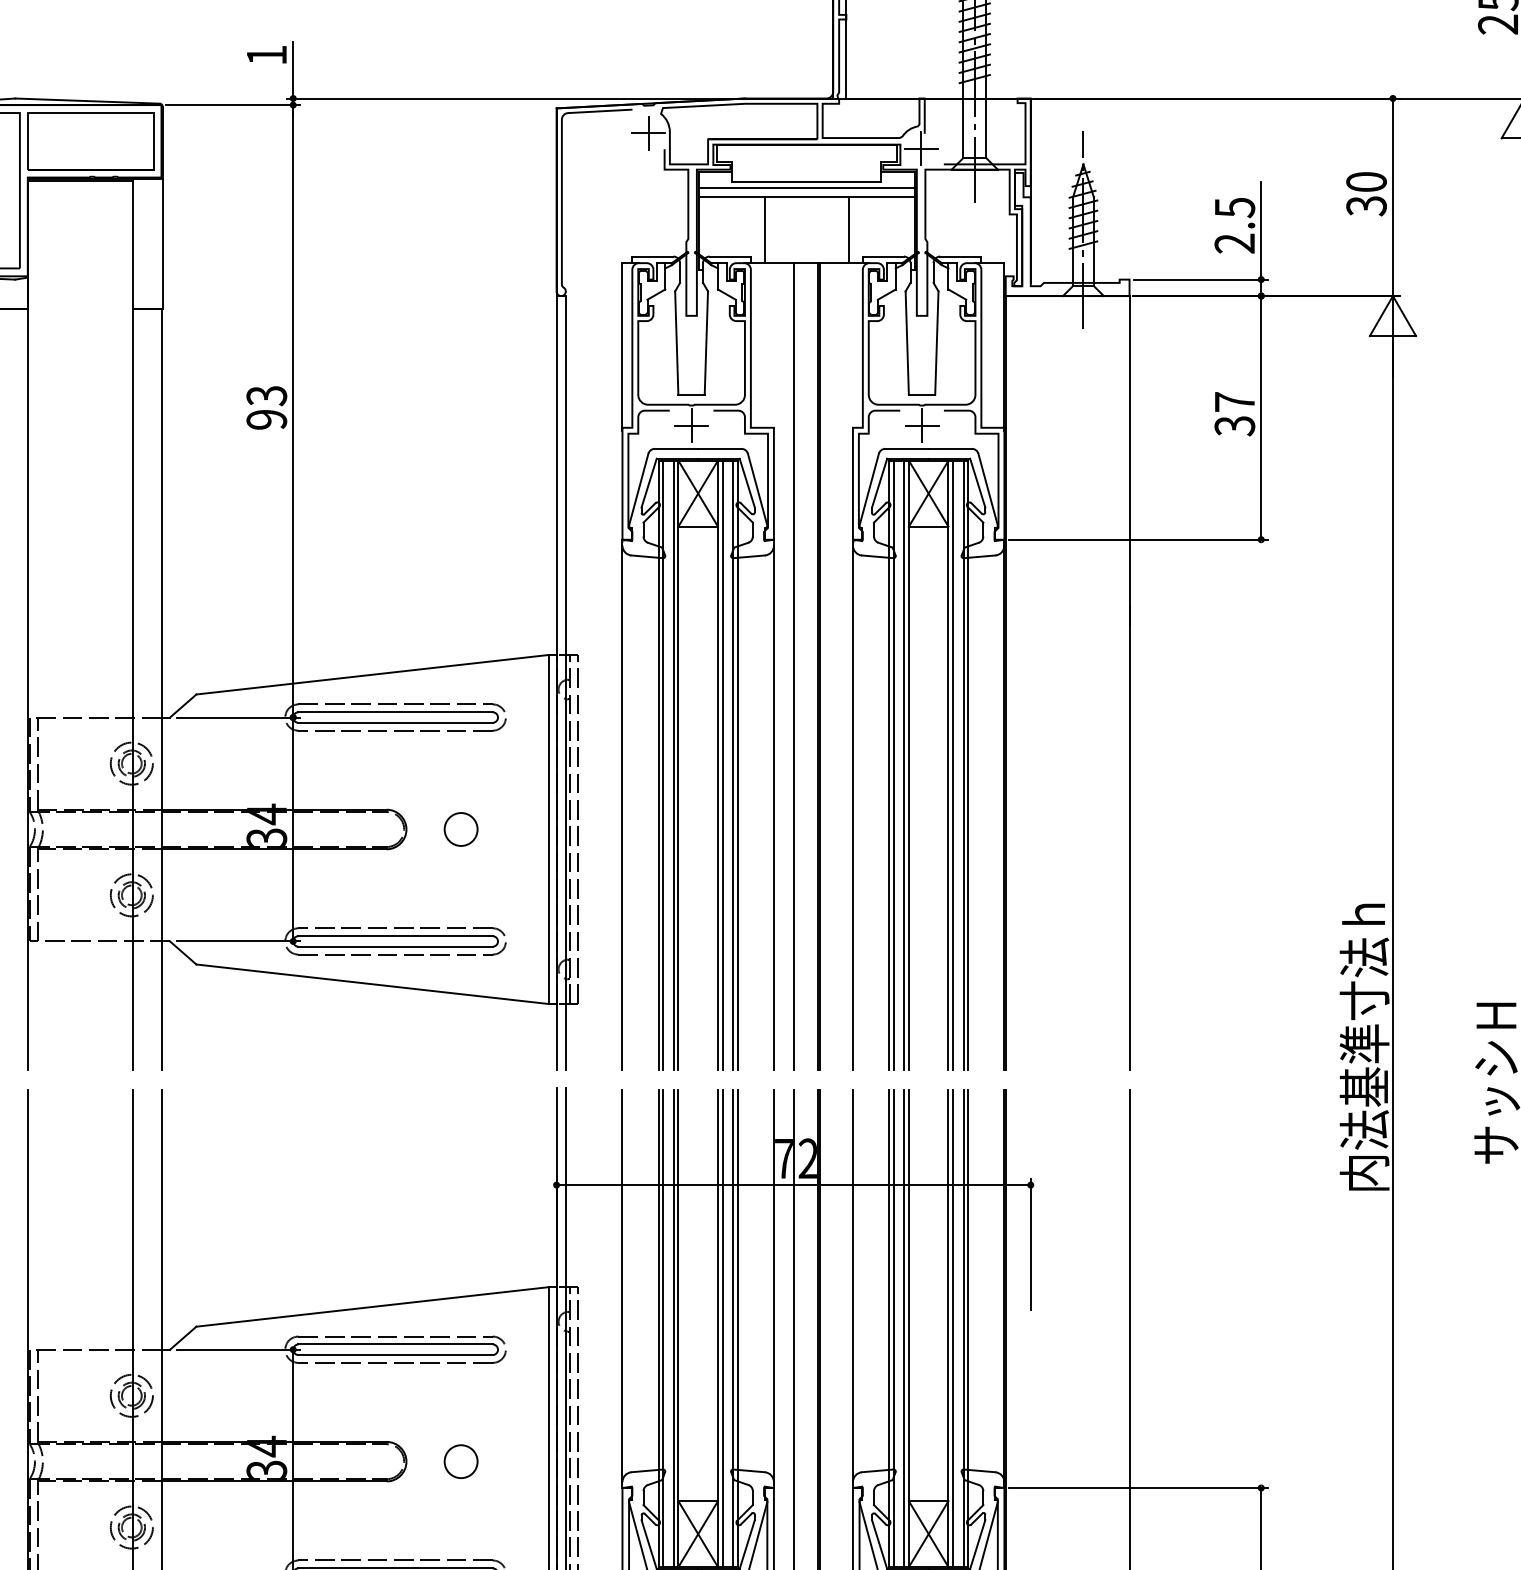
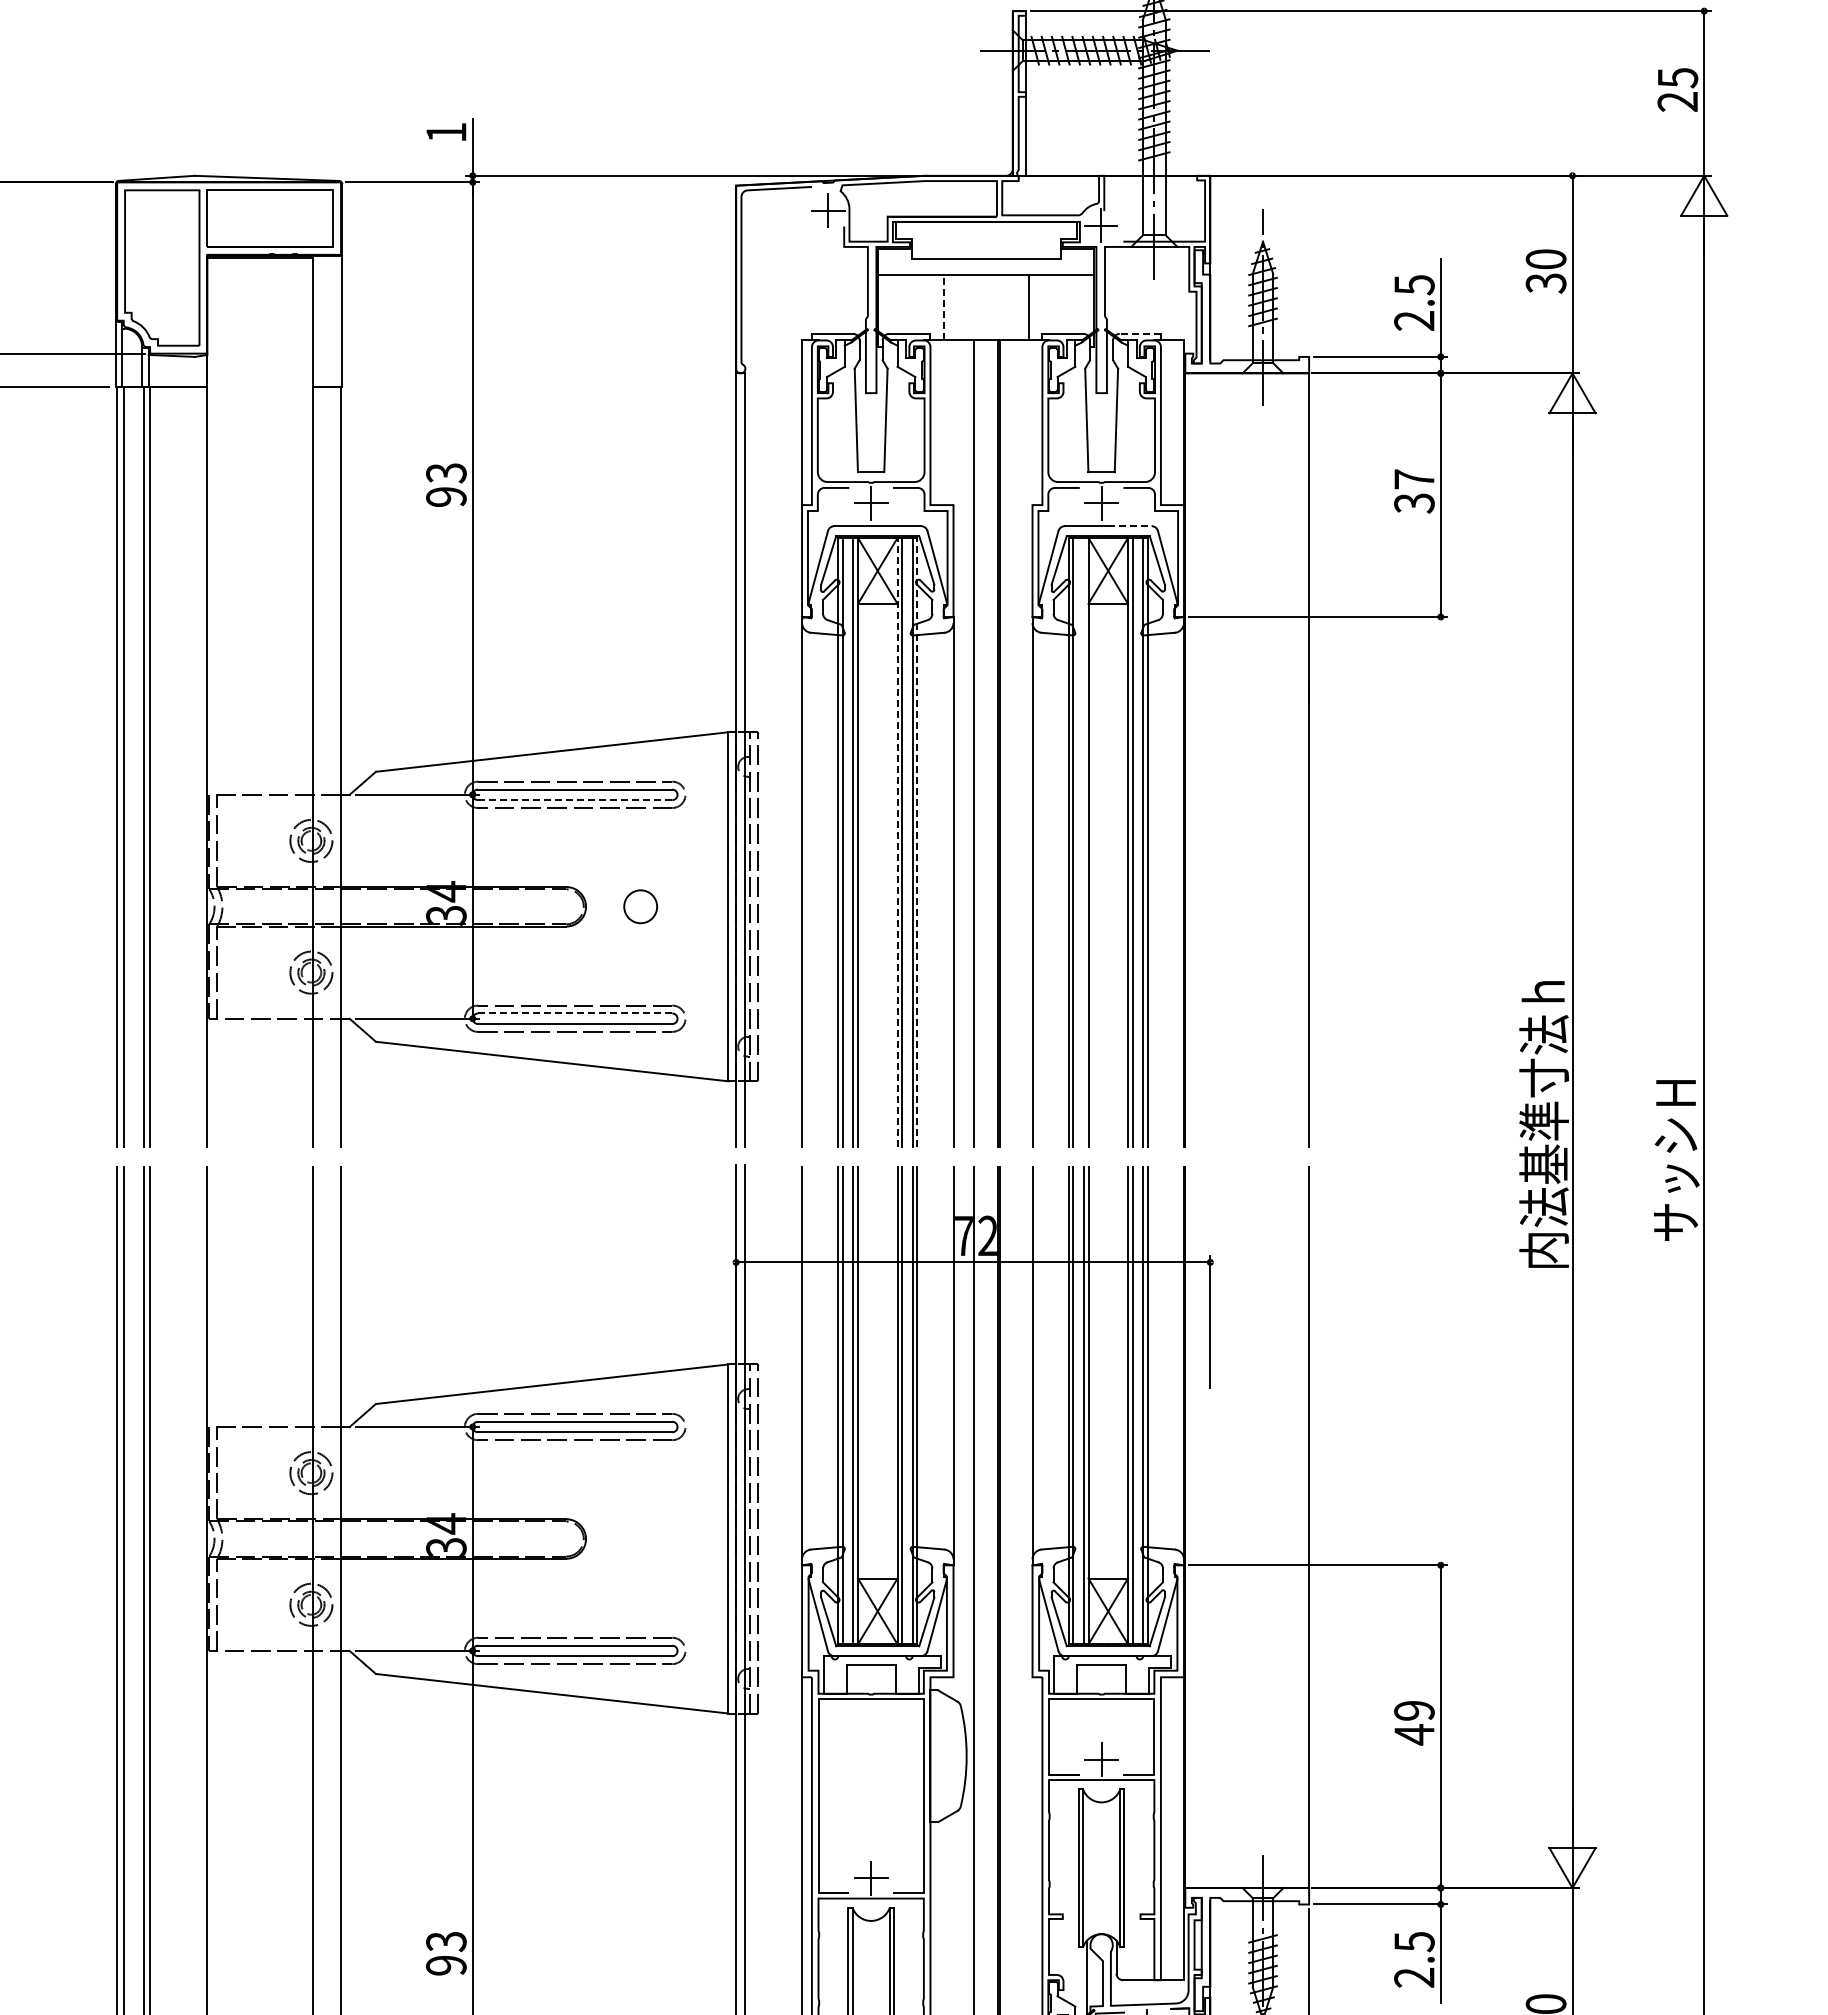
line: (806, 188) -> (986, 265), removed
line: (764, 230) -> (944, 307), solid -> dashed
line: (960, 256) -> (1140, 333), solid -> dashed
line: (949, 449) -> (1129, 526), solid -> dashed
line: (394, 723) -> (574, 800), solid -> dashed
line: (717, 765) -> (897, 842), solid -> dashed
line: (737, 765) -> (917, 842), solid -> dashed
line: (903, 765) -> (1083, 842), removed
line: (394, 936) -> (574, 1013), solid -> dashed
circle: (460, 1461) -> (640, 1538), removed

